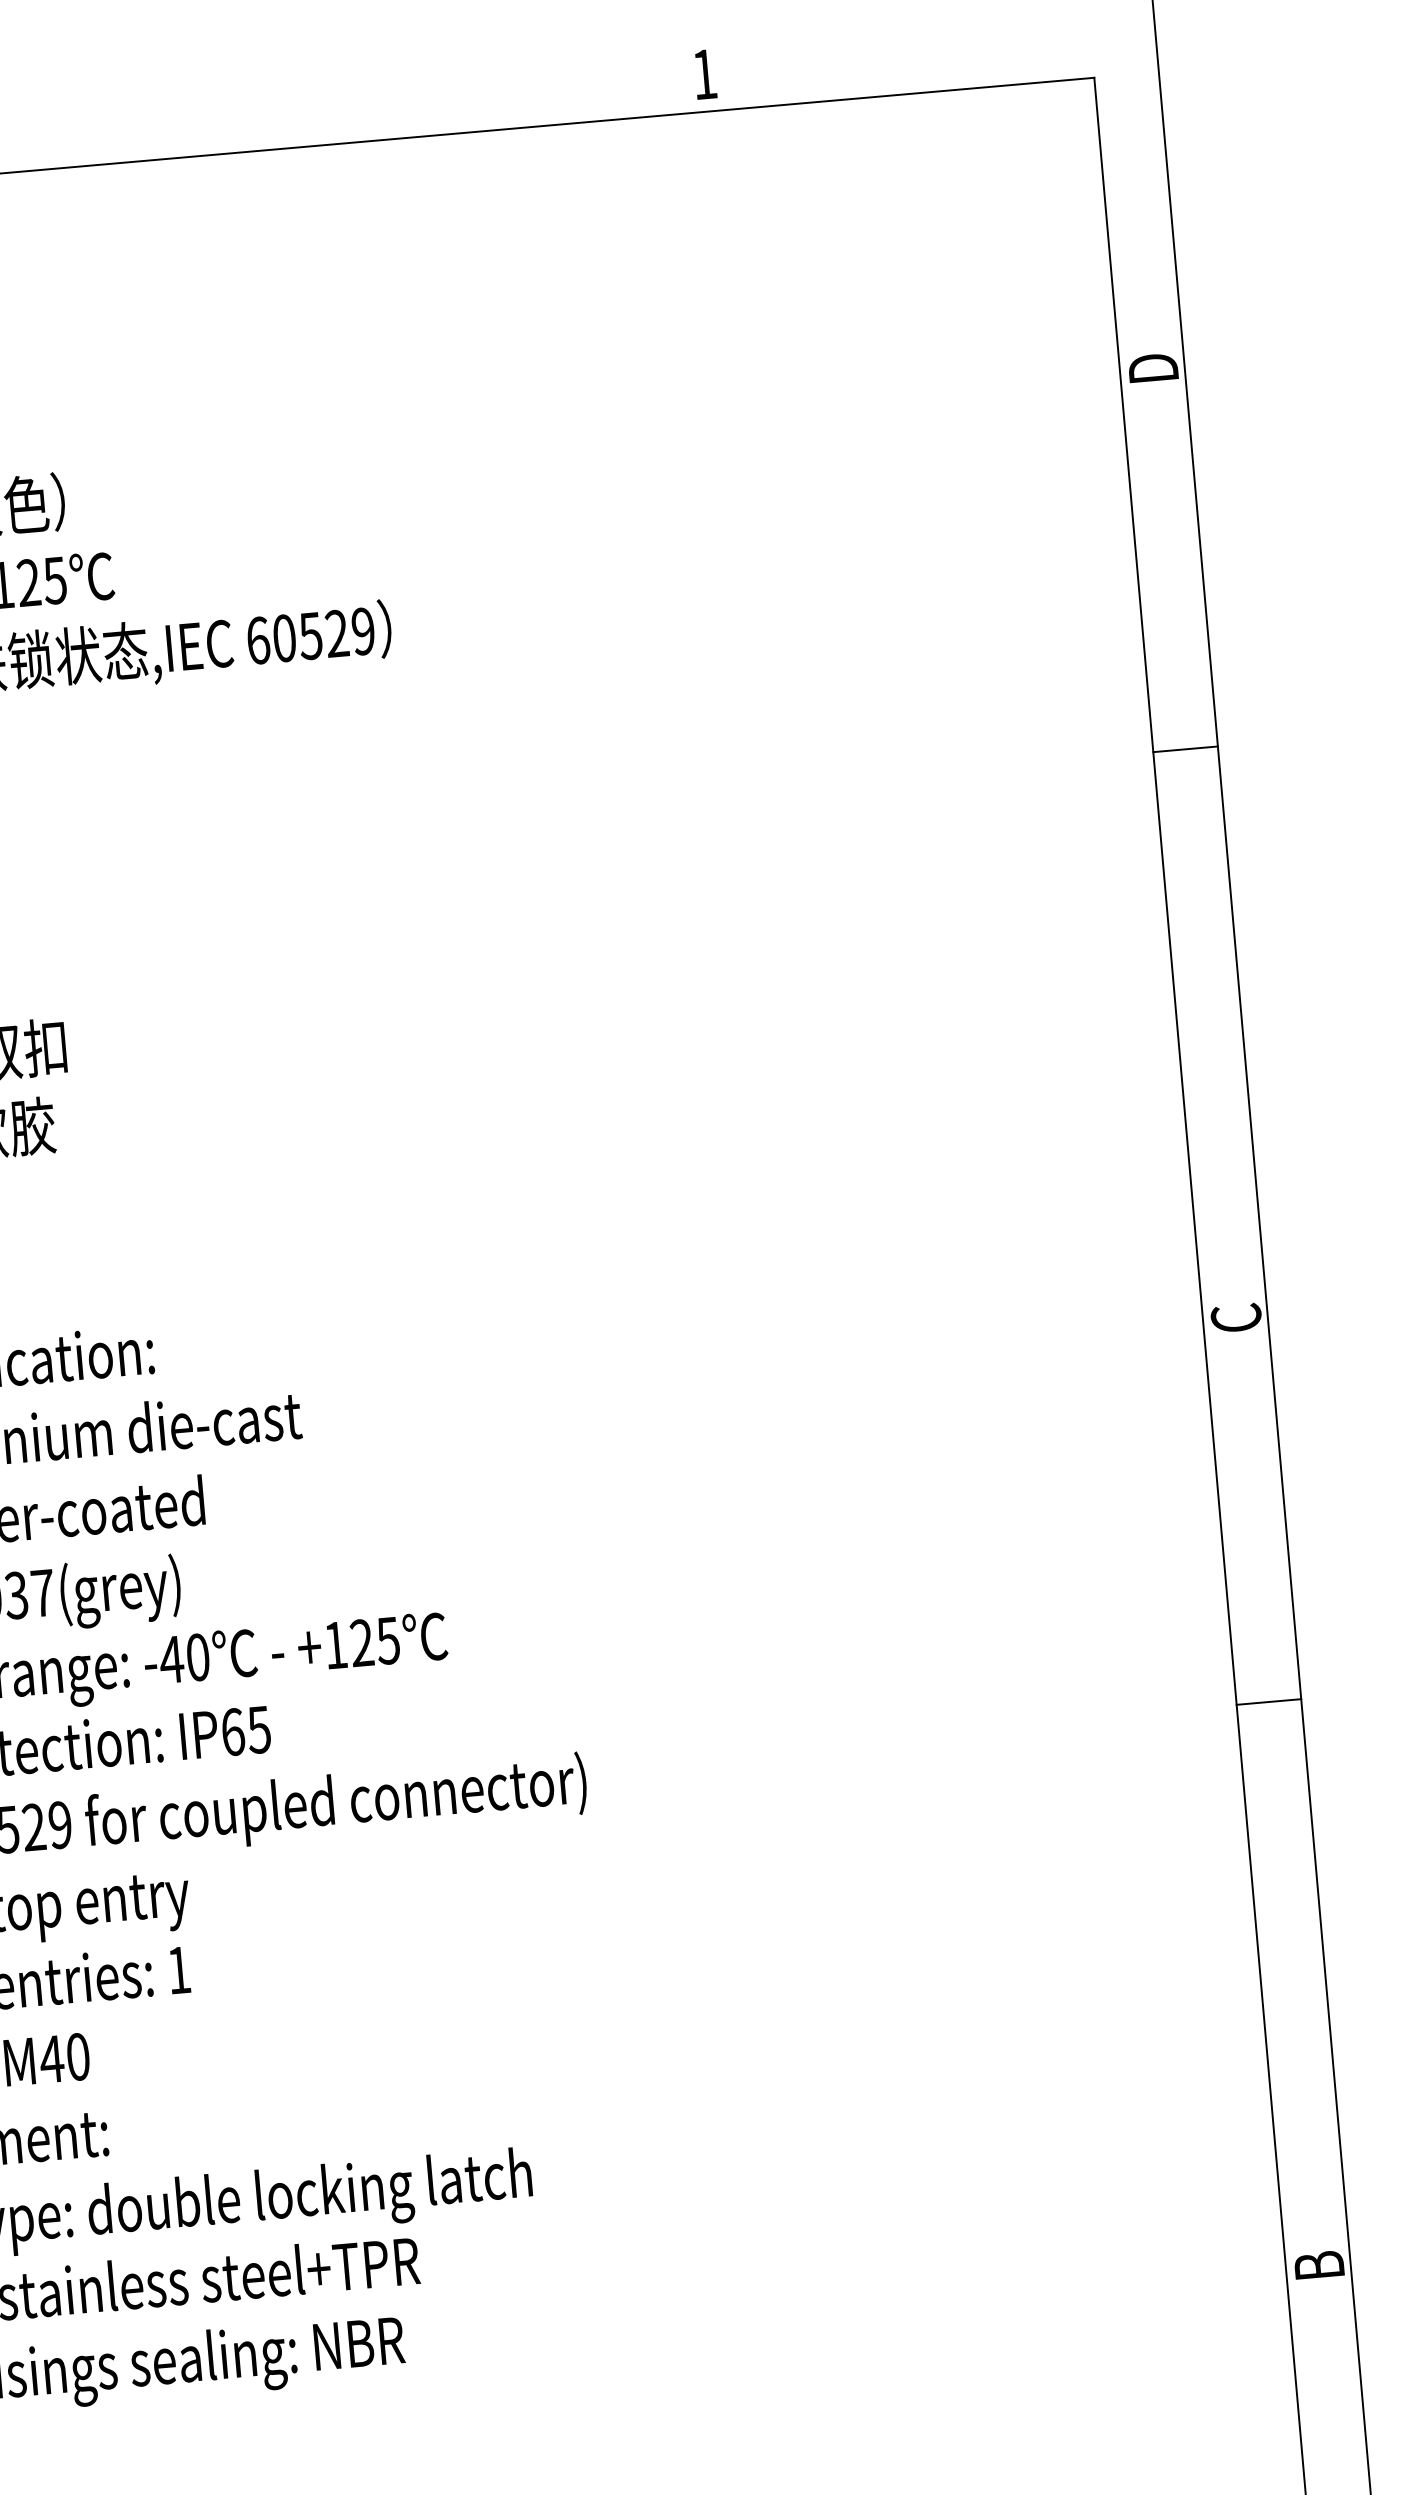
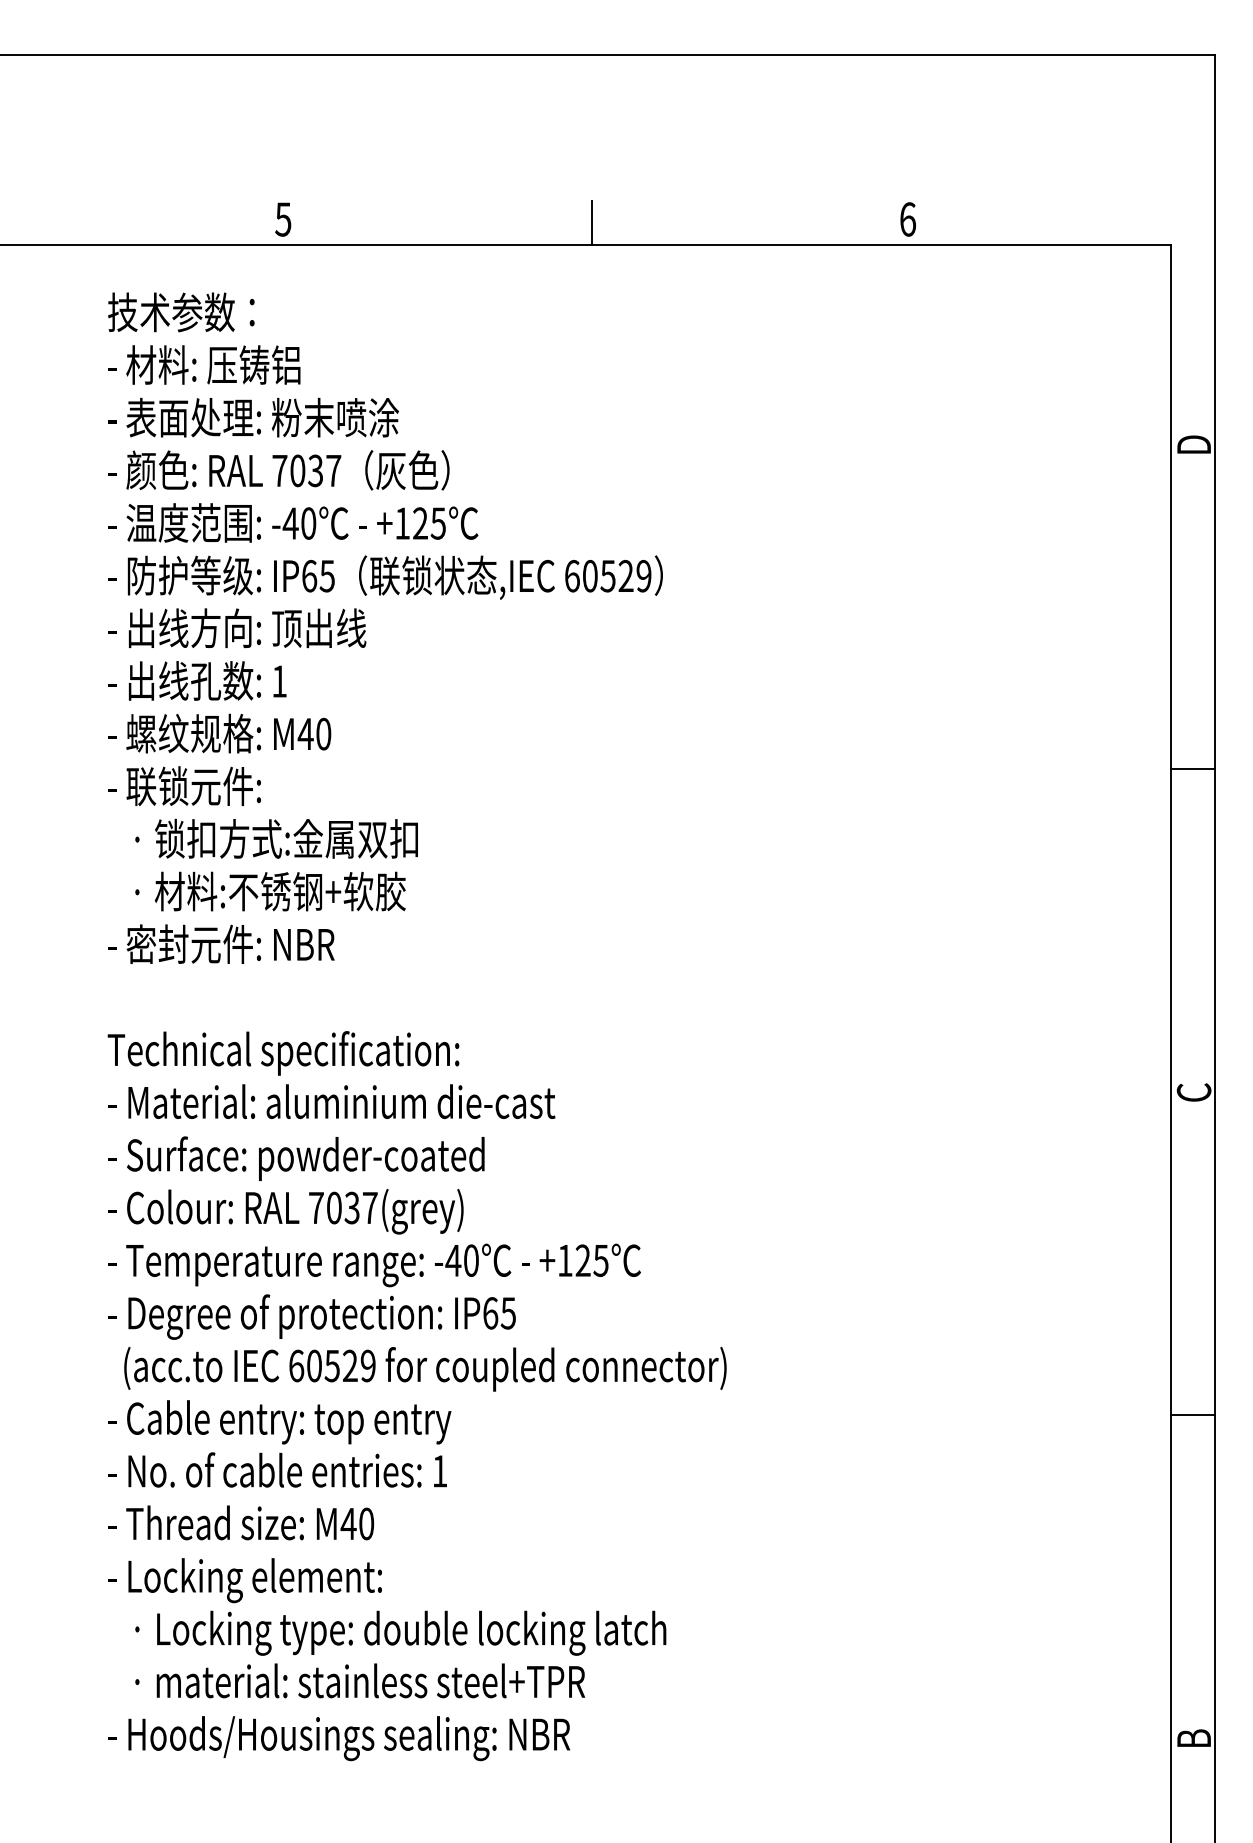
text: (704, 74) -> (907, 219), 1 -> 6
line: (242, 119) -> (592, 222), added
line: (1185, 749) -> (1193, 768), moved
line: (1269, 1702) -> (1193, 1415), moved

